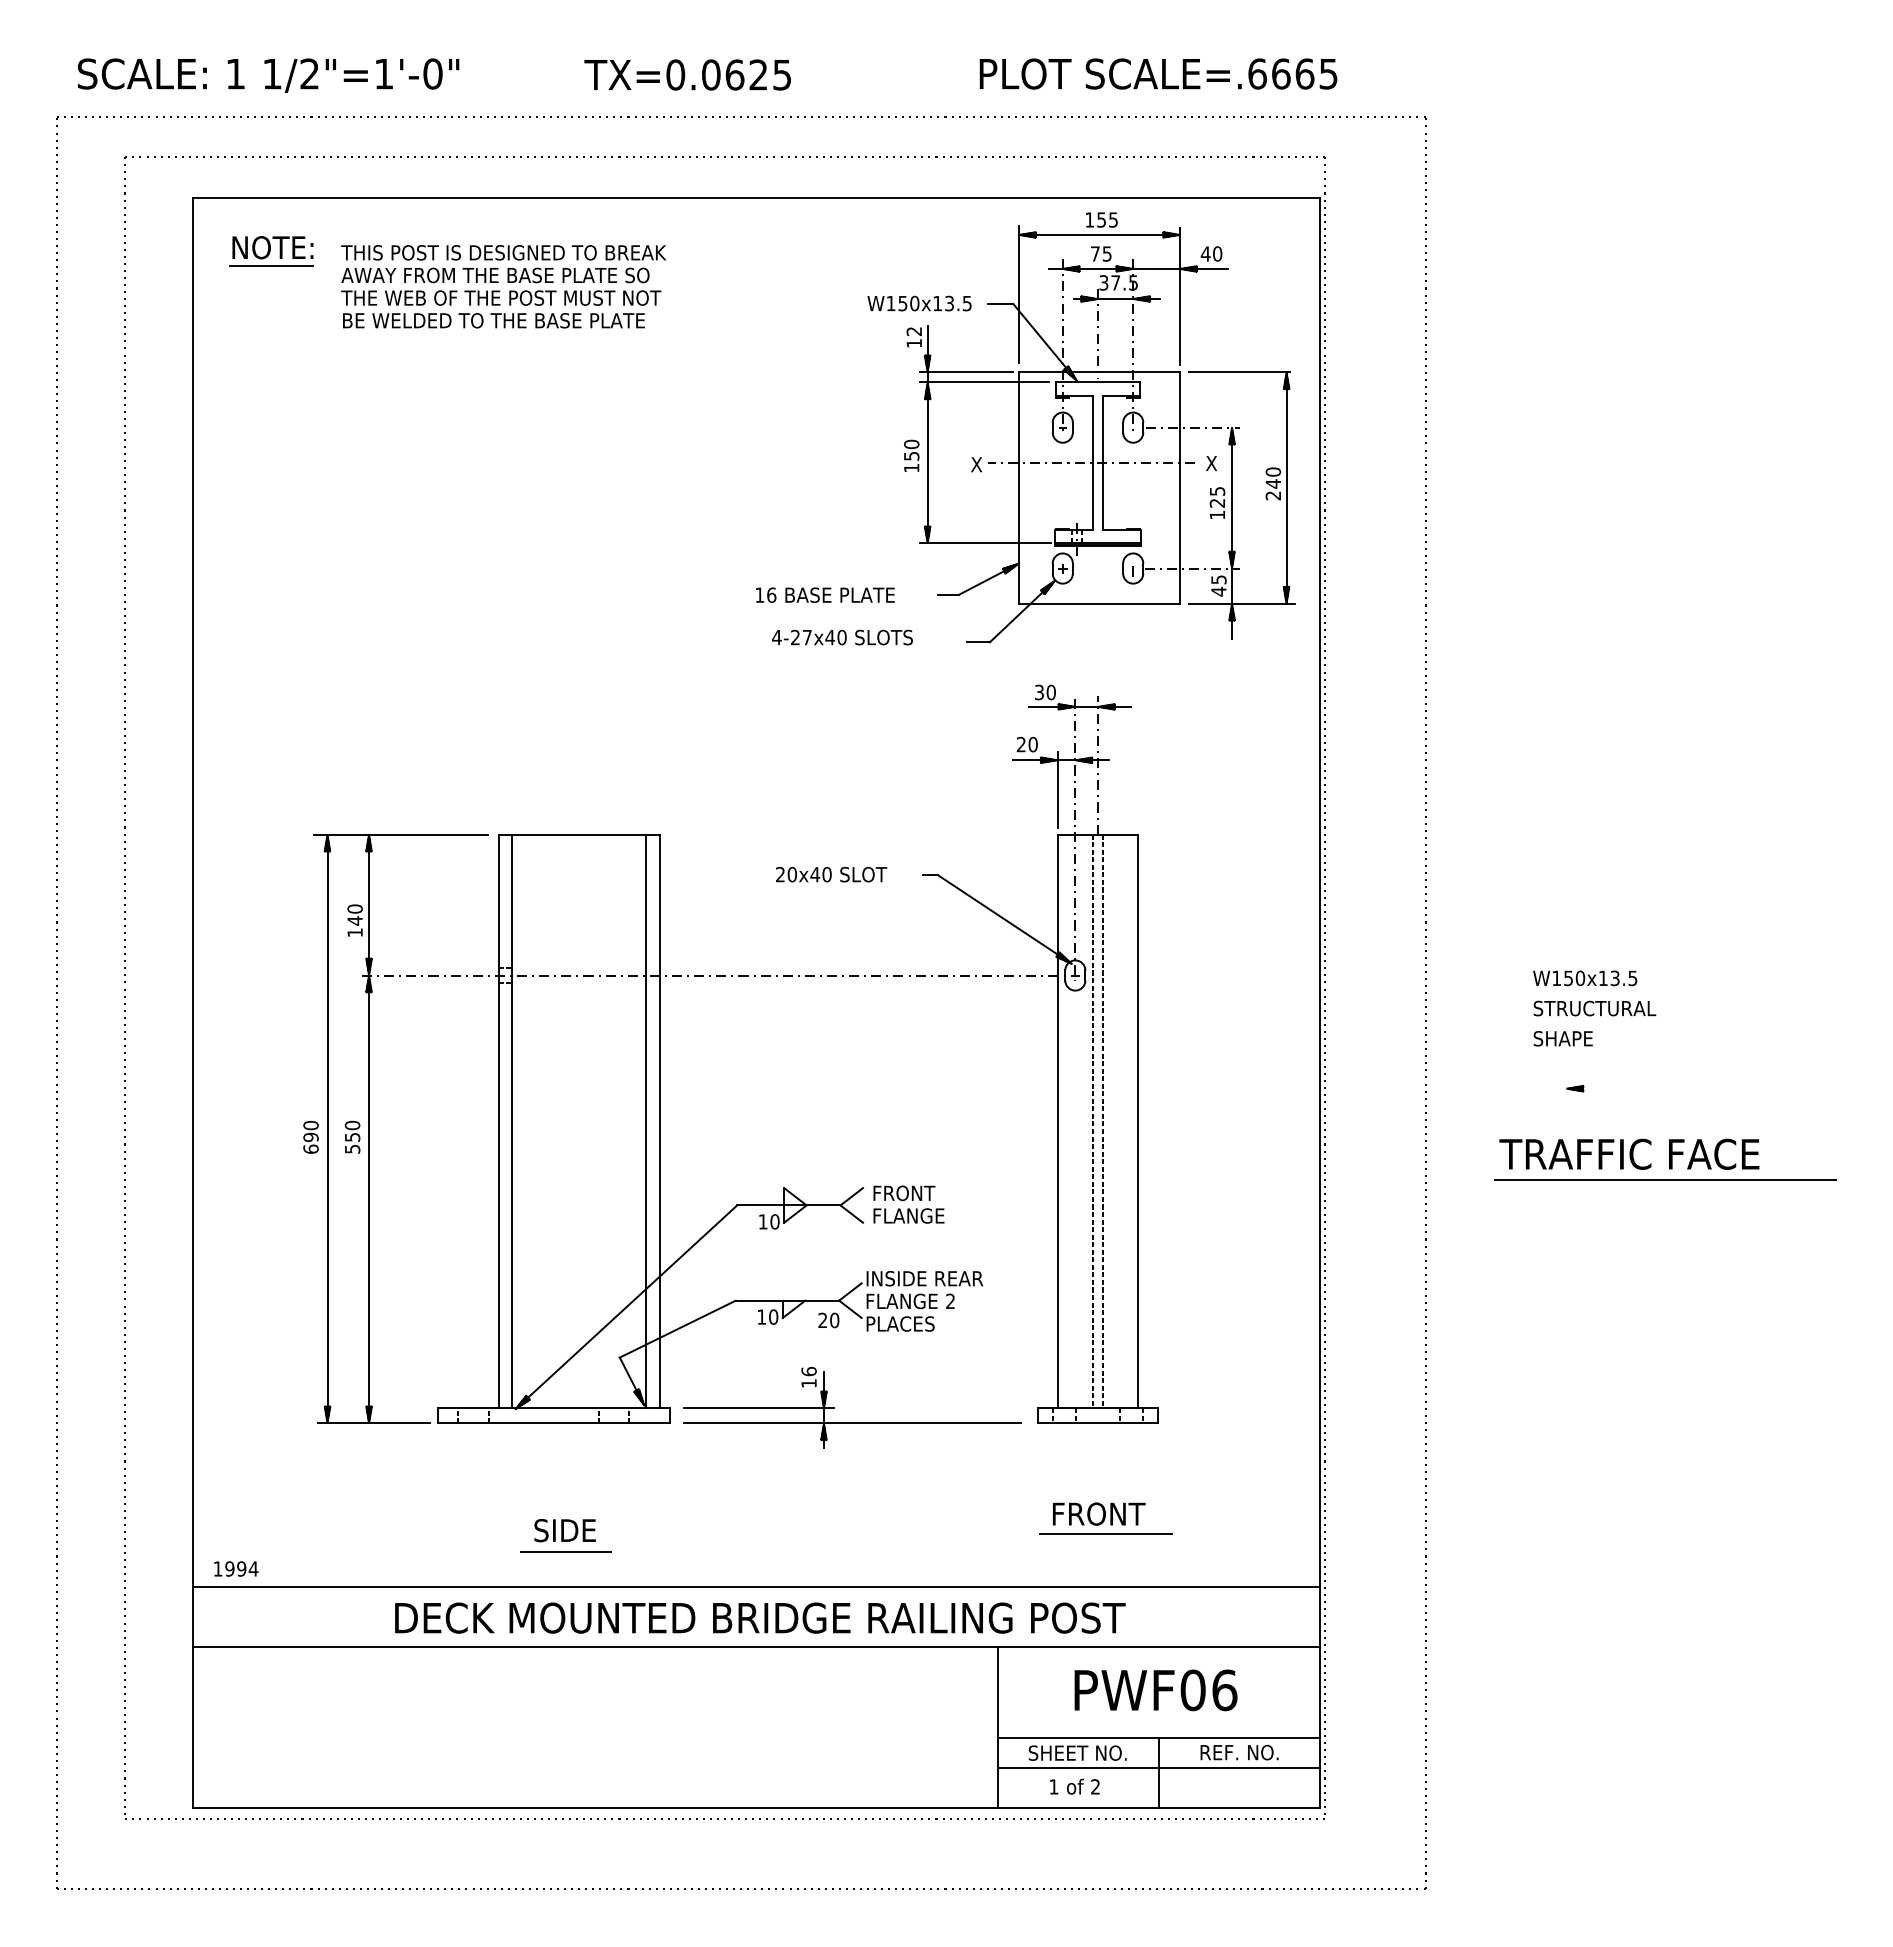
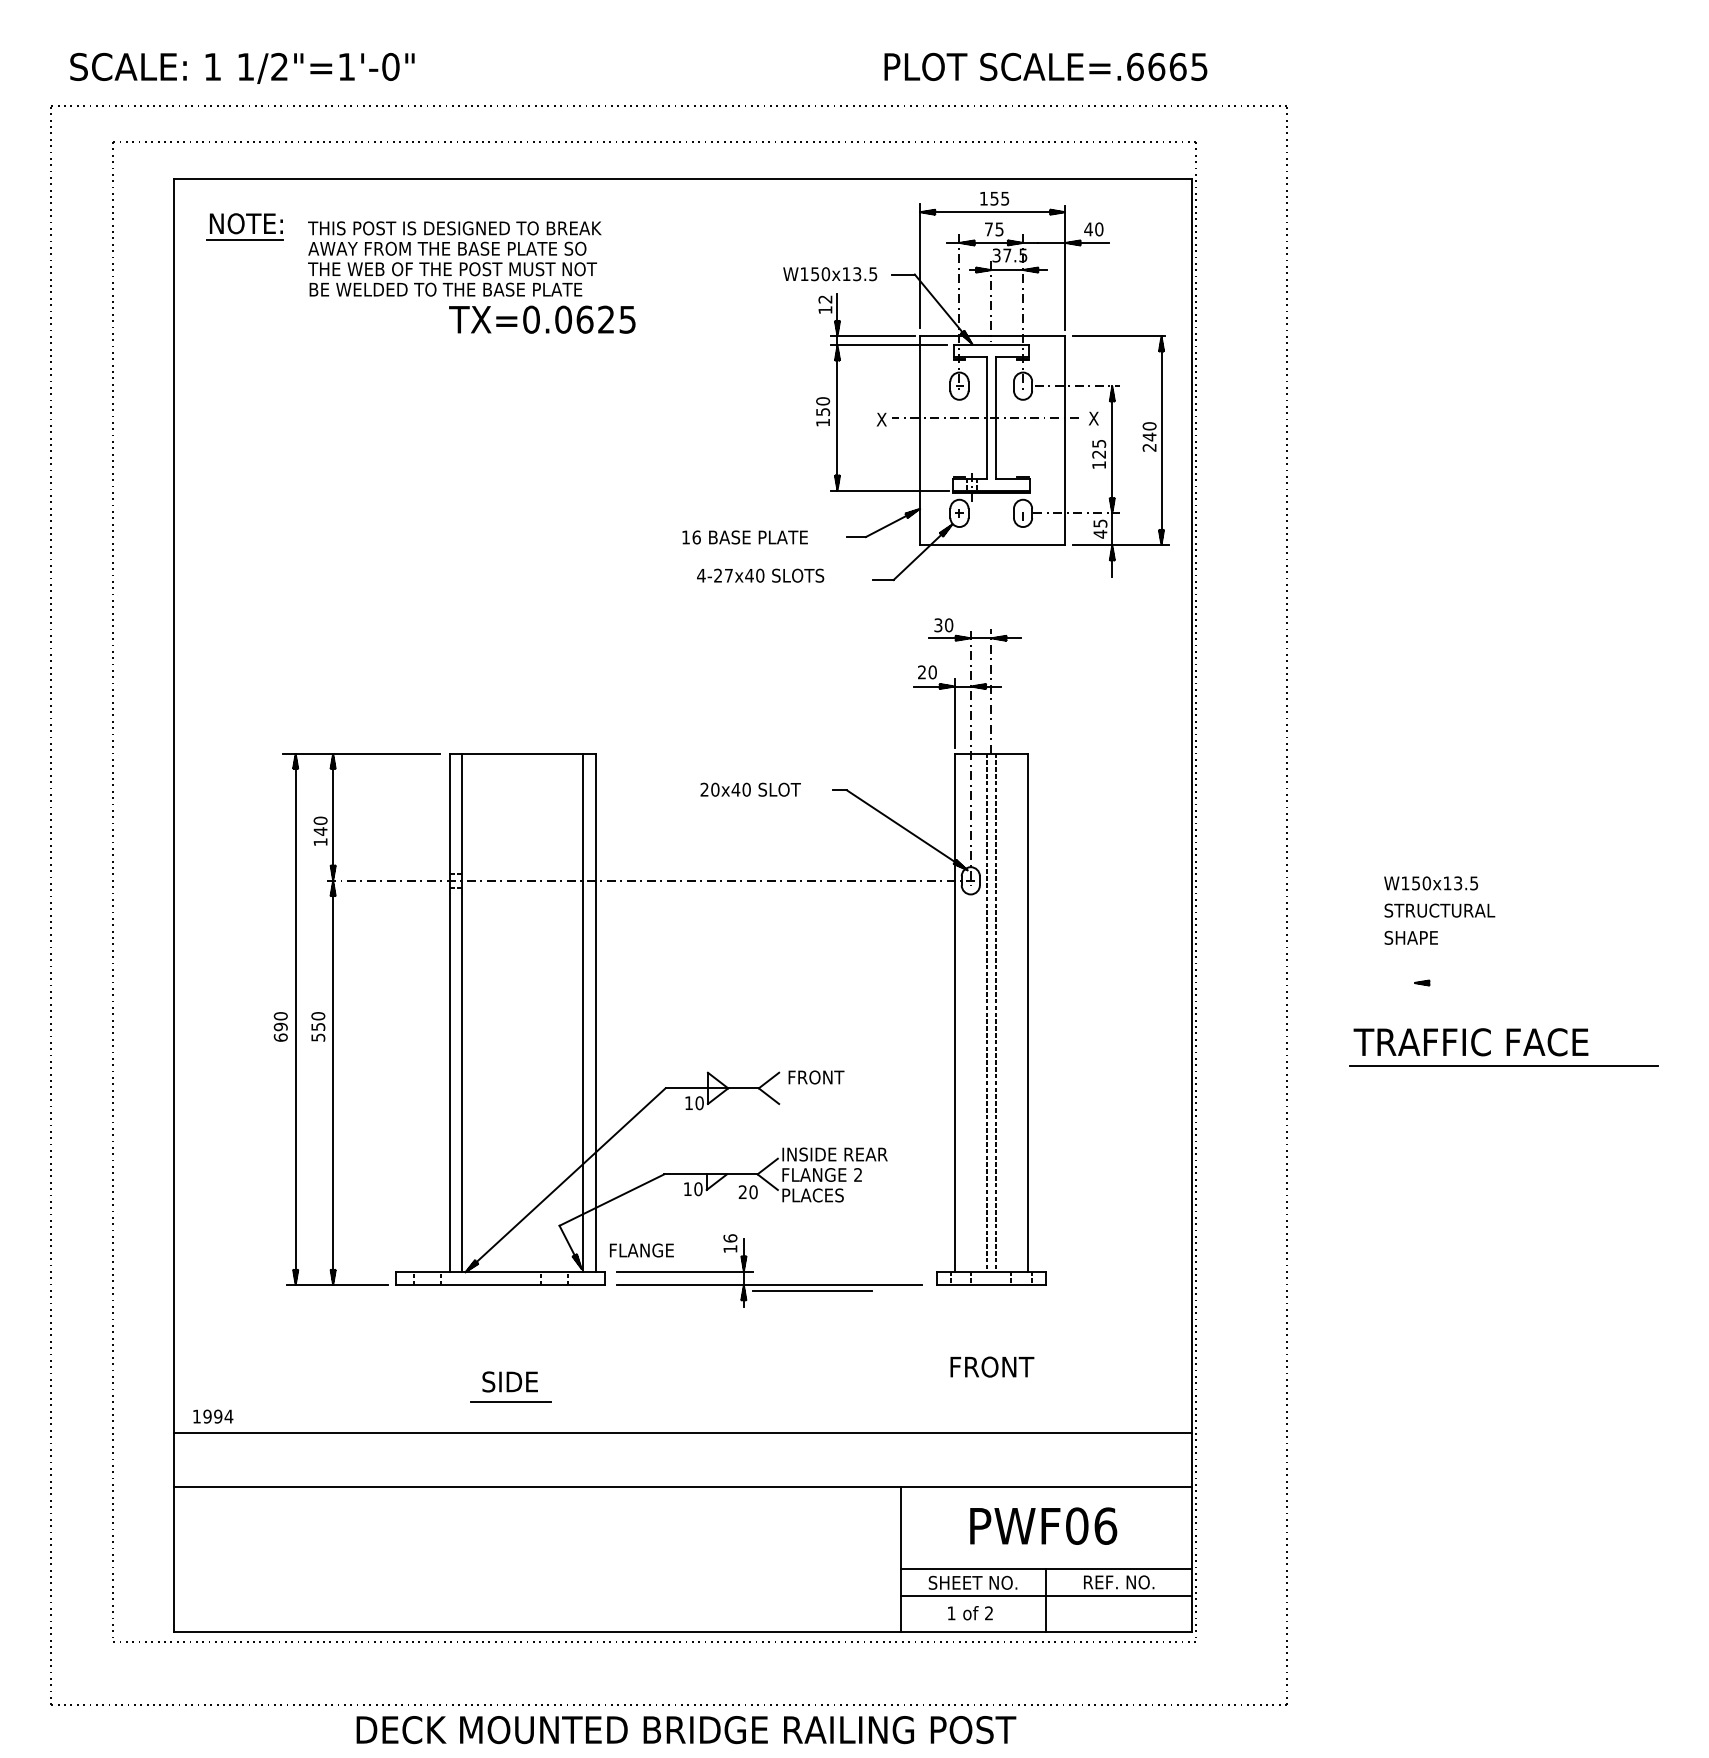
text: (687, 74) -> (542, 319), moved
text: (908, 1215) -> (641, 1250), moved
line: (1105, 1533) -> (812, 1290), moved
text: (760, 1617) -> (686, 1729), moved

